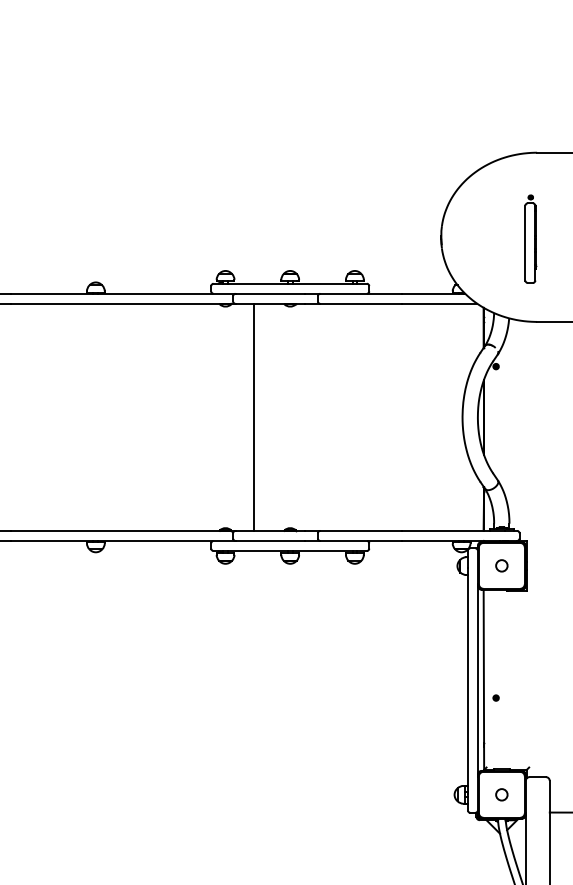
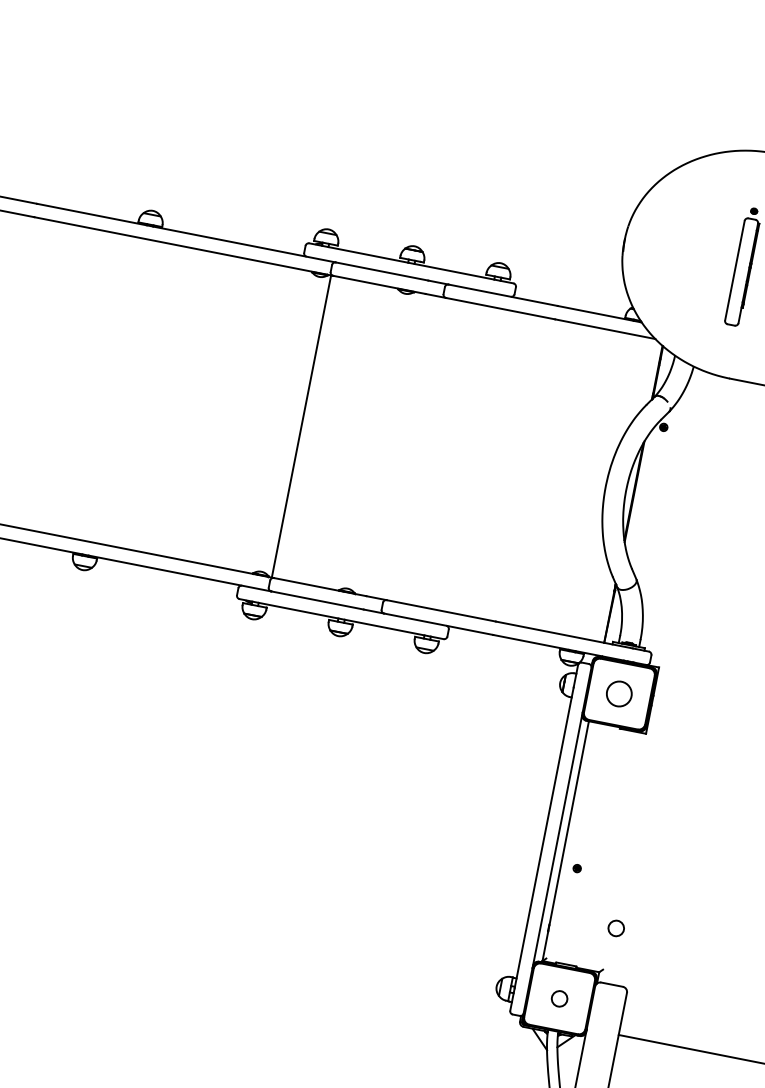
line: (253, 416) -> (301, 425), moved
circle: (501, 565) -> (619, 693), size x1.6
circle: (532, 735) -> (615, 927), added

